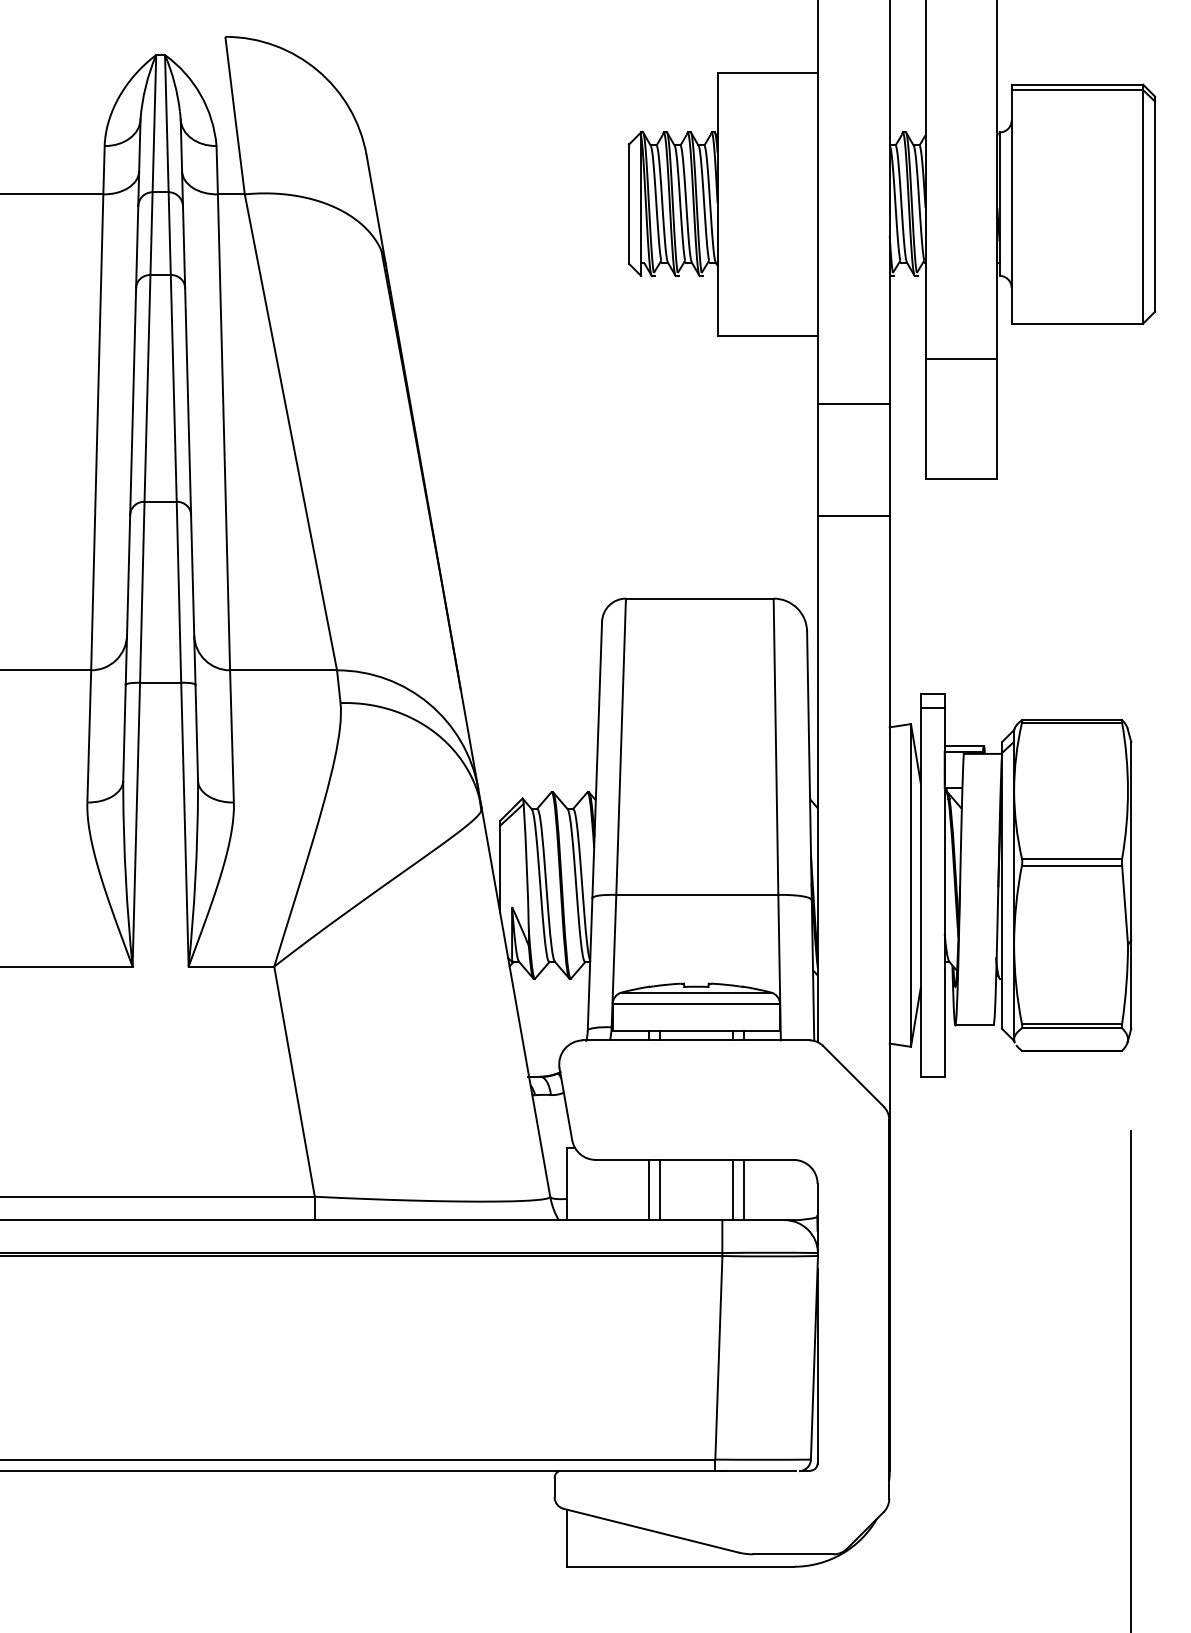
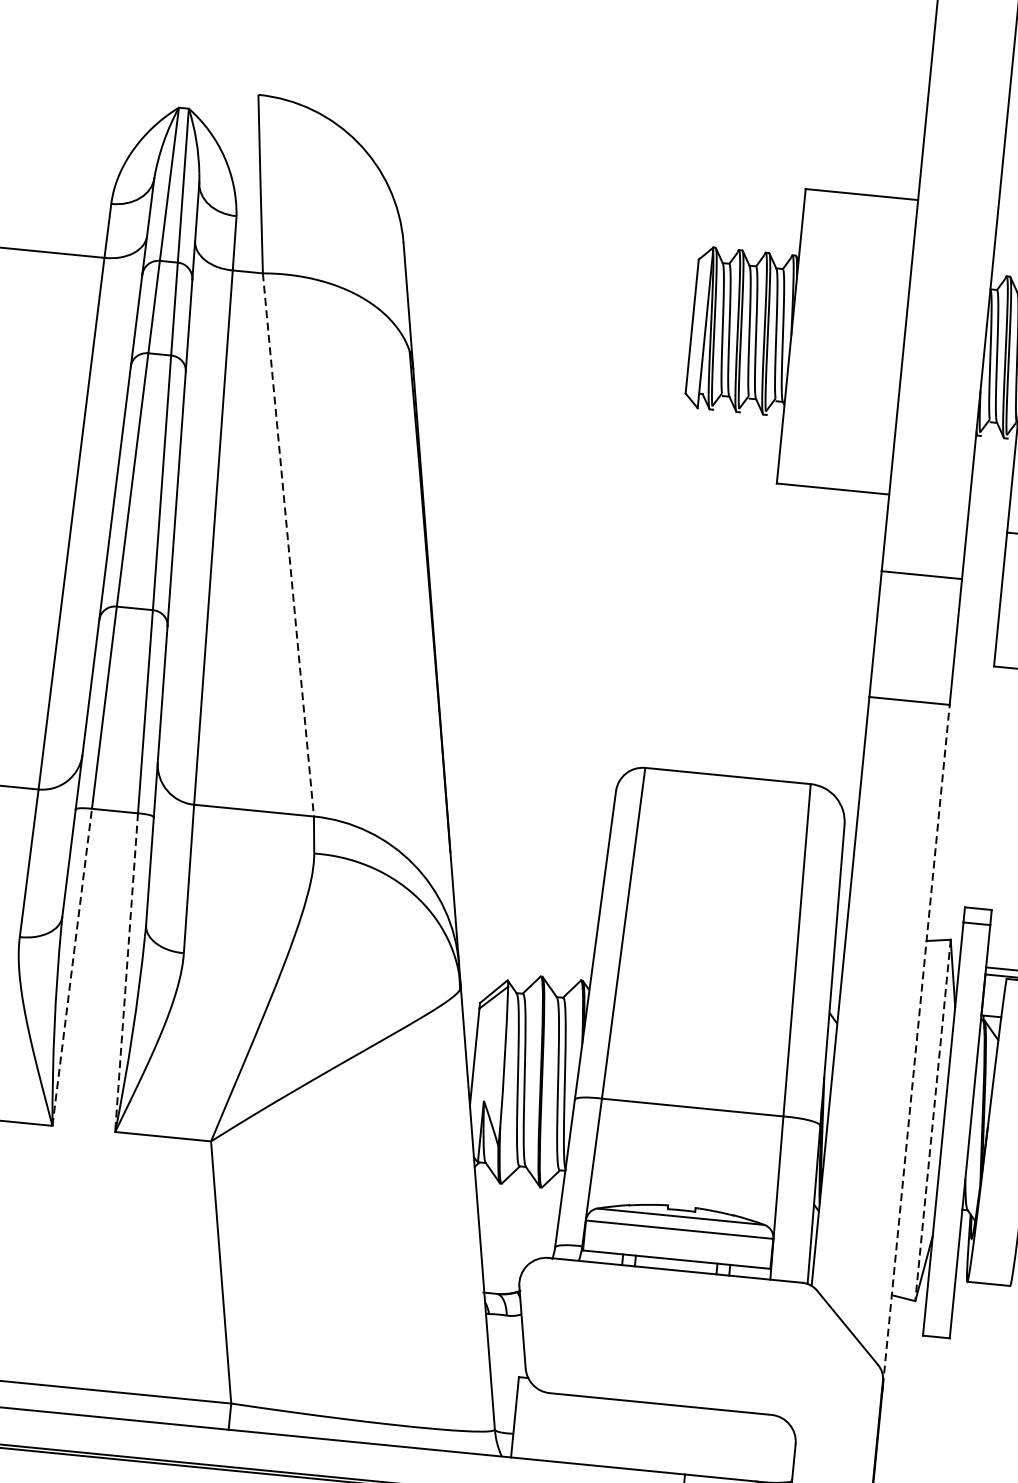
line: (291, 432) -> (289, 545), solid -> dashed
line: (889, 820) -> (916, 1045), solid -> dashed
line: (136, 824) -> (72, 967), solid -> dashed
line: (184, 824) -> (126, 972), solid -> dashed
line: (911, 885) -> (933, 1120), solid -> dashed
line: (648, 1189) -> (605, 1432), removed
line: (659, 1189) -> (618, 1433), removed
line: (732, 1189) -> (699, 1441), removed
line: (744, 1189) -> (713, 1442), removed

